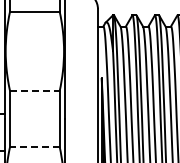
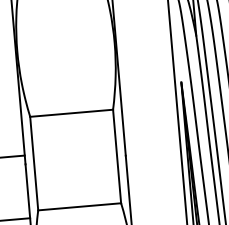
line: (34, 90) -> (70, 112), dashed -> solid
line: (34, 147) -> (79, 207), dashed -> solid

